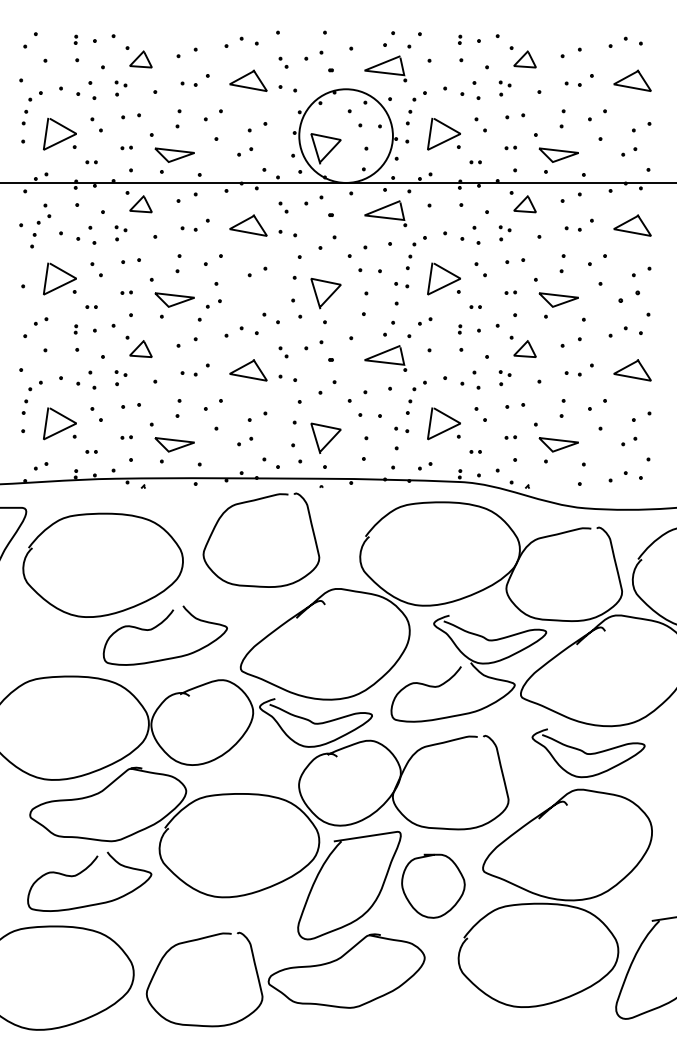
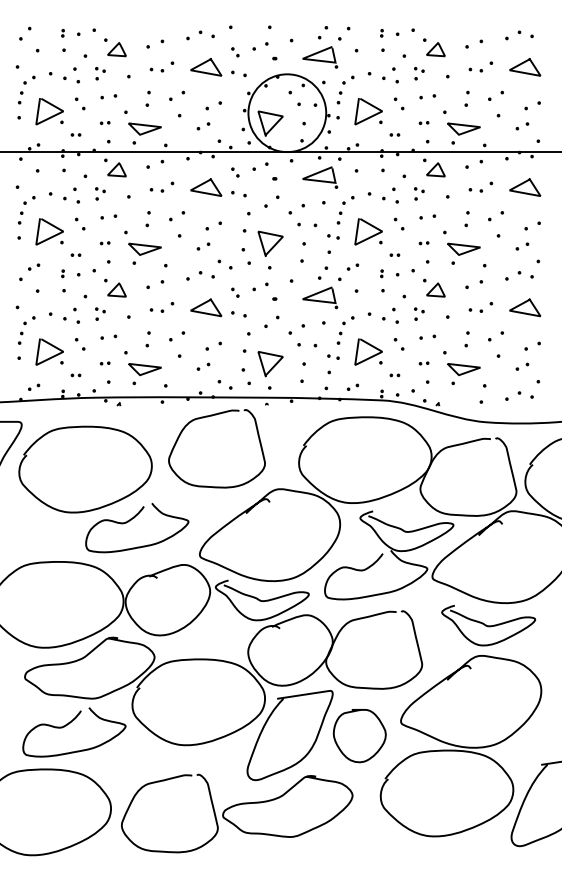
part: (40, 231) -> (26, 210), moved
part: (629, 296) -> (522, 246), size x0.71
part: (213, 303) -> (203, 246), moved

